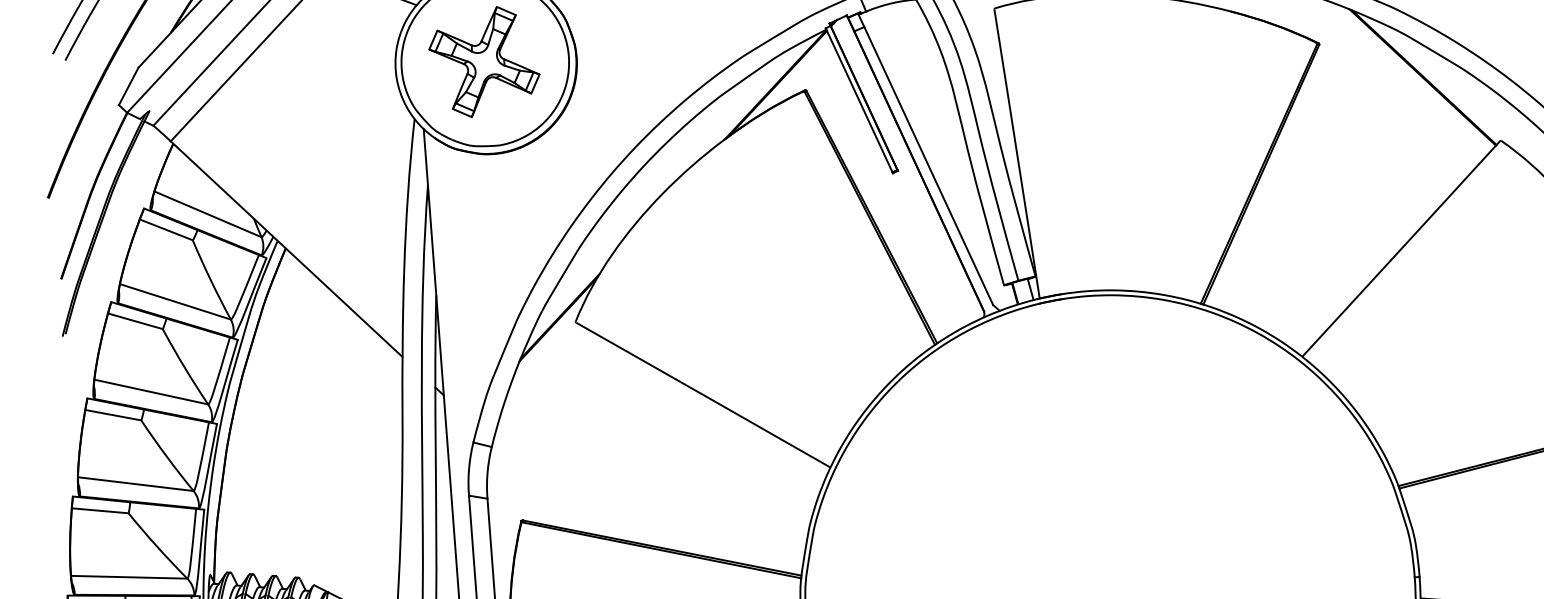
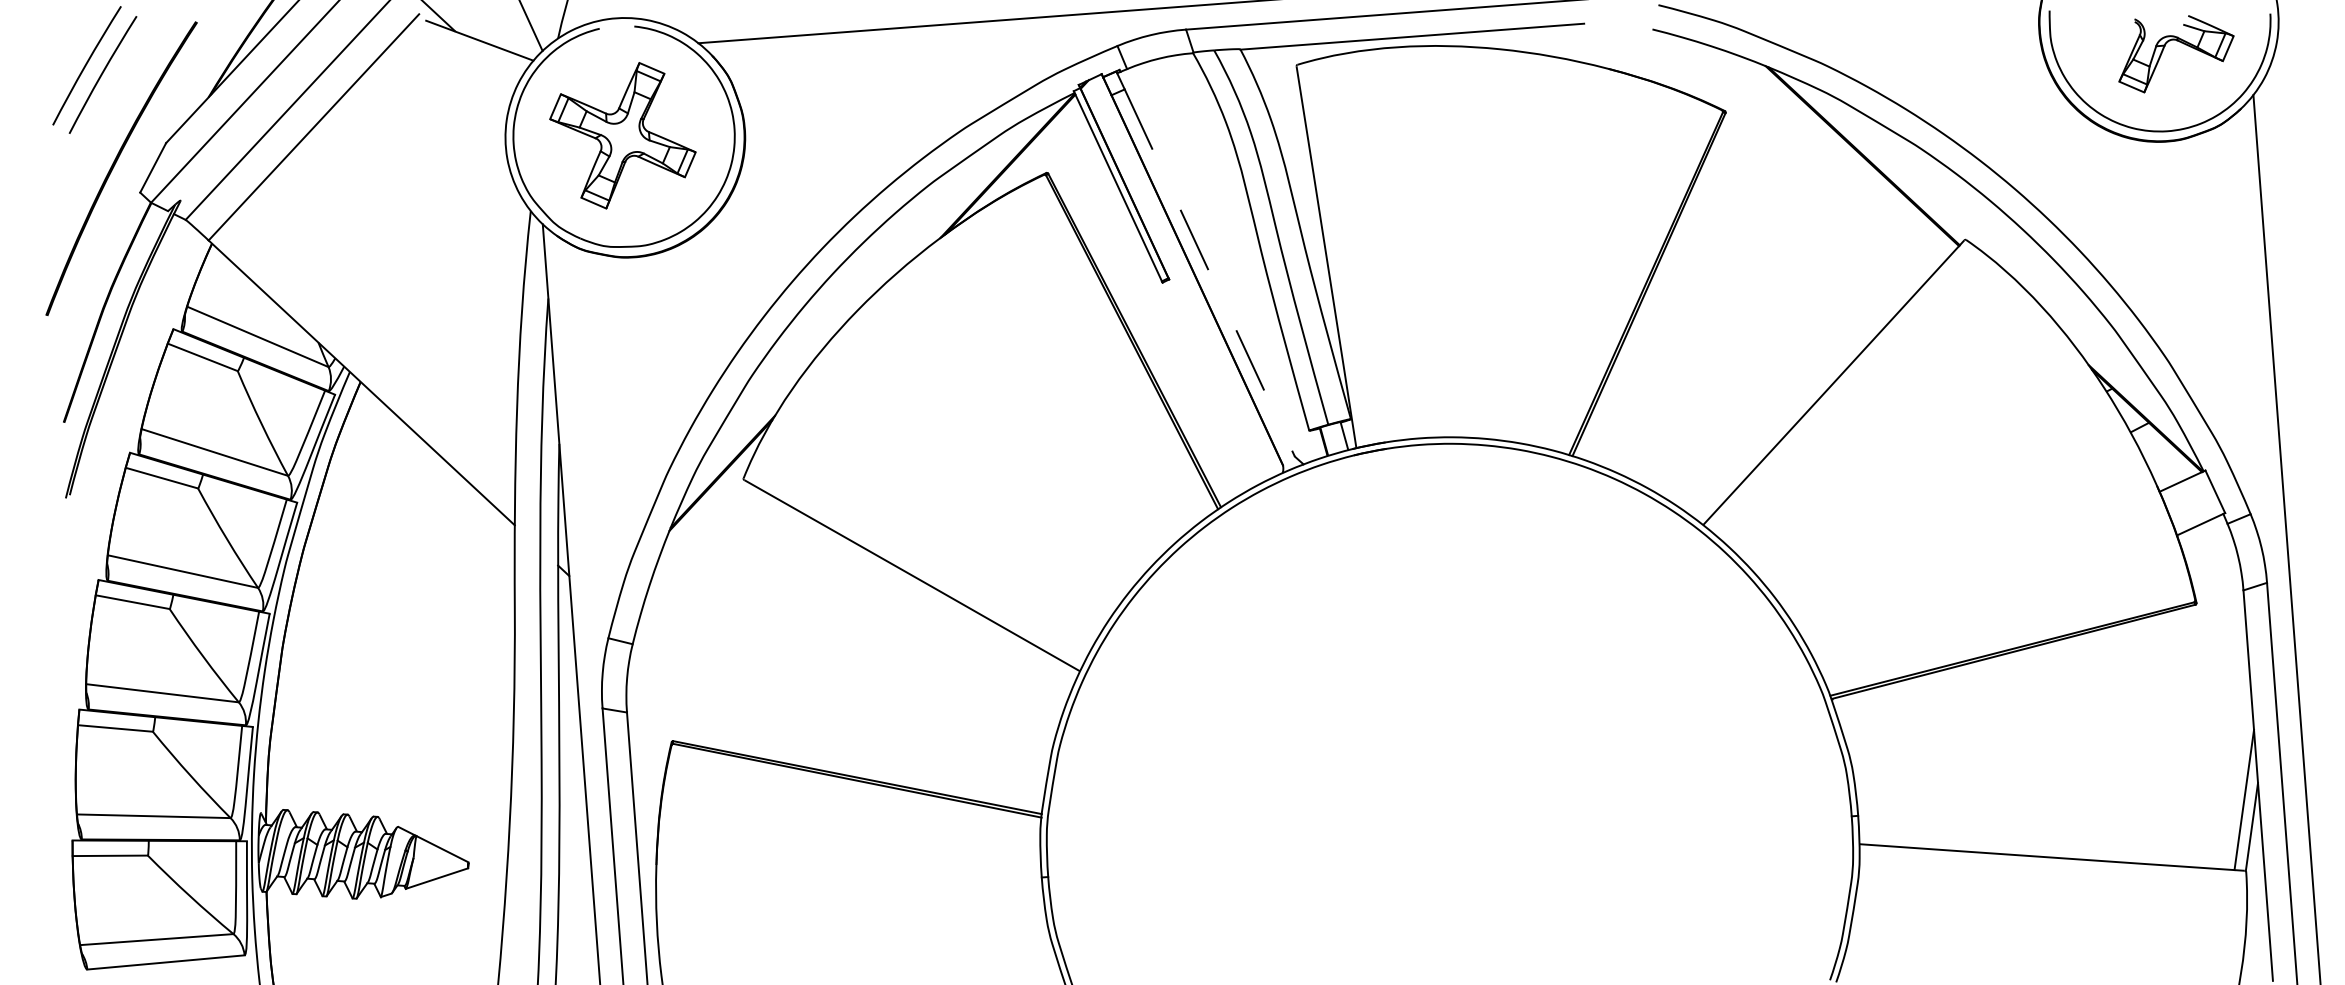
line: (929, 166) -> (1210, 273), solid -> dashed

